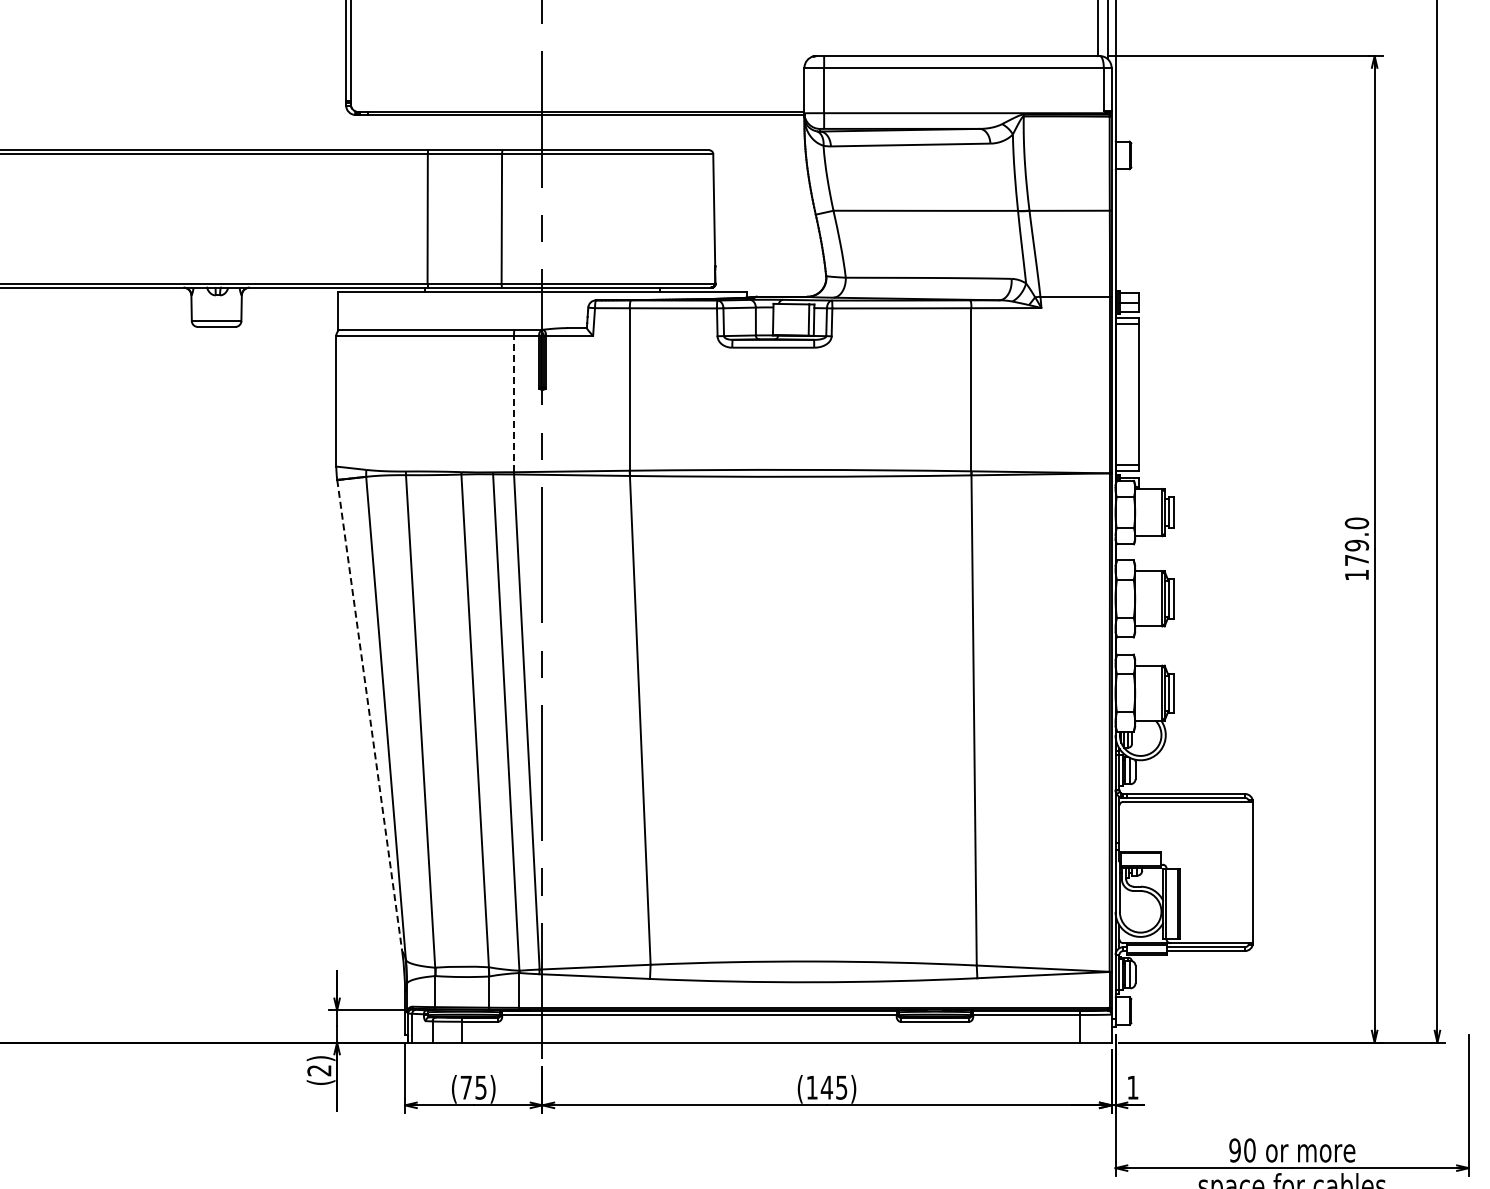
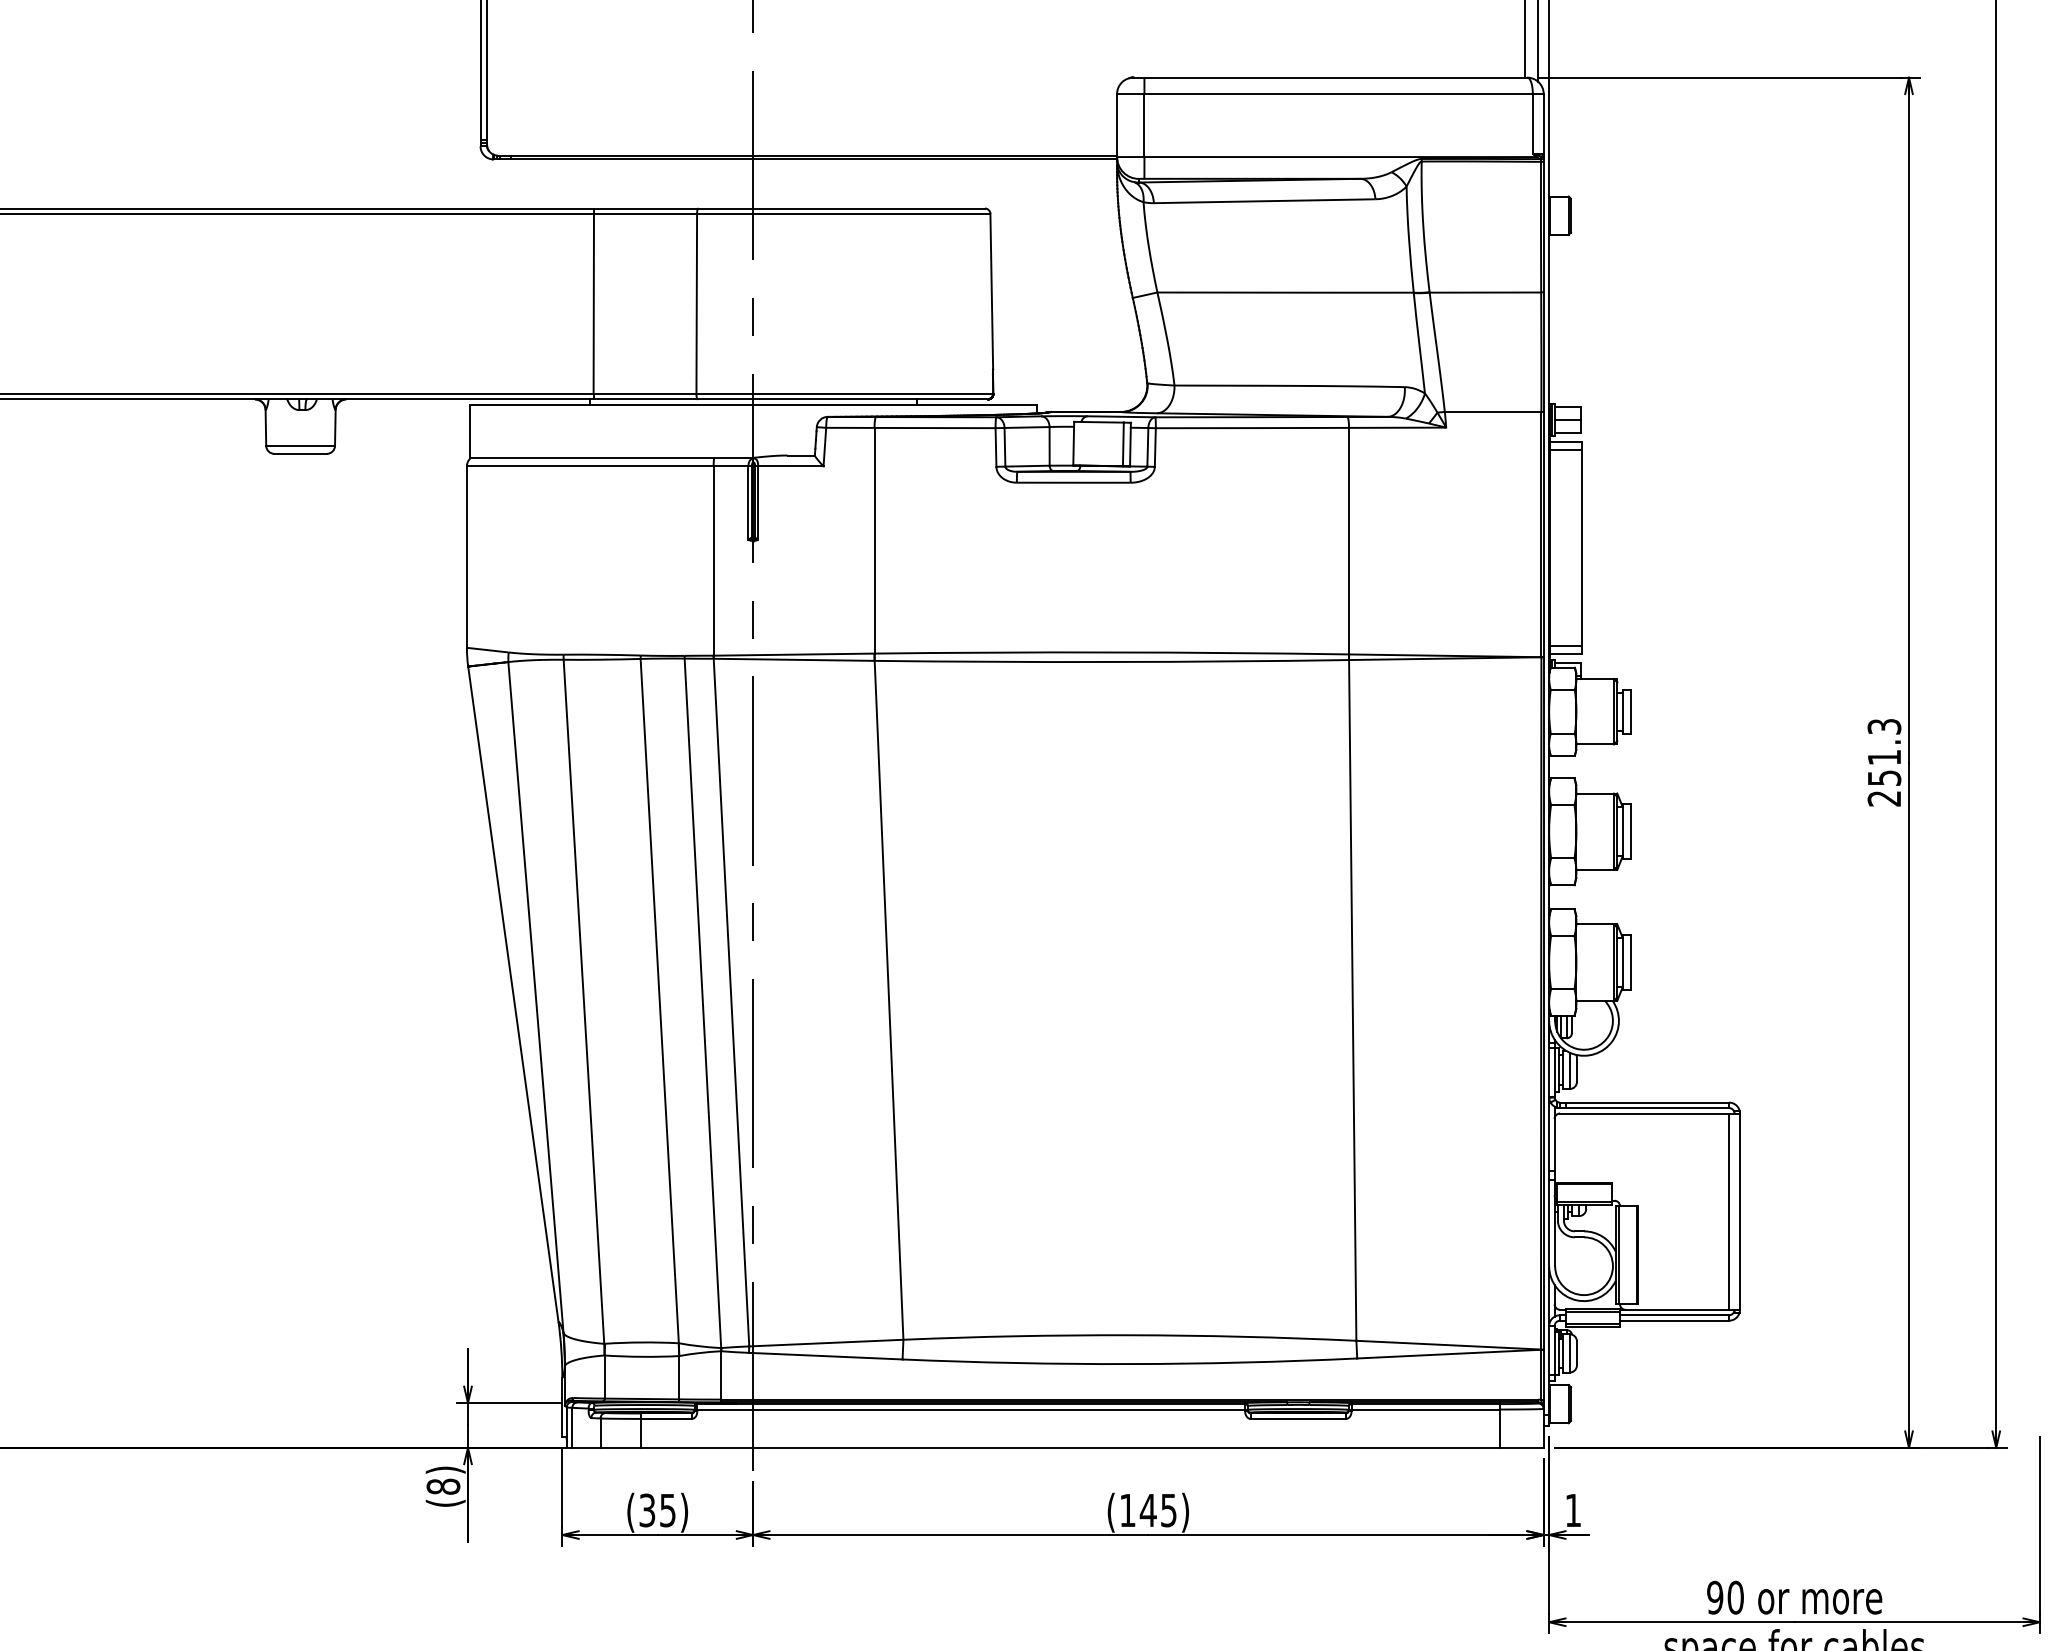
line: (513, 403) -> (712, 560), dashed -> solid
text: (1356, 548) -> (1883, 761), 179.0 -> 251.3
line: (369, 716) -> (512, 994), dashed -> solid
line: (1245, 872) -> (1729, 1211), added
text: (319, 1070) -> (443, 1486), (2) -> (8)
text: (465, 1087) -> (646, 1510), (75) -> (35)

